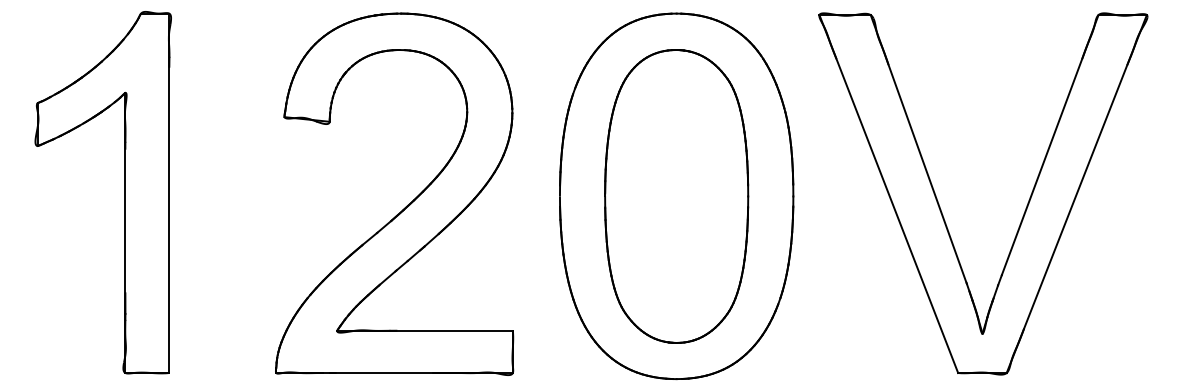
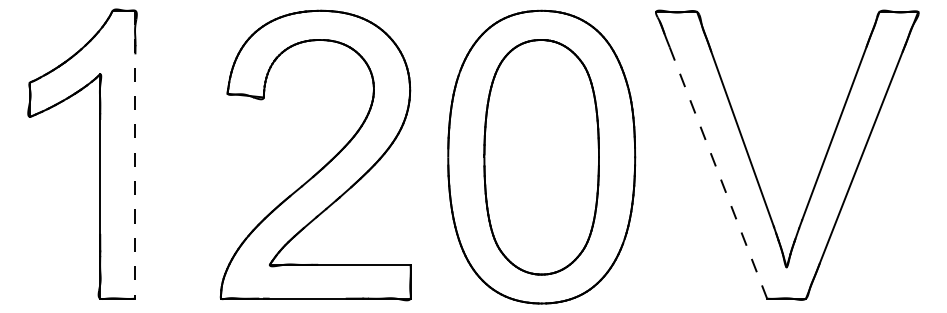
line: (169, 193) -> (135, 154), solid -> dashed
line: (888, 194) -> (711, 155), solid -> dashed

